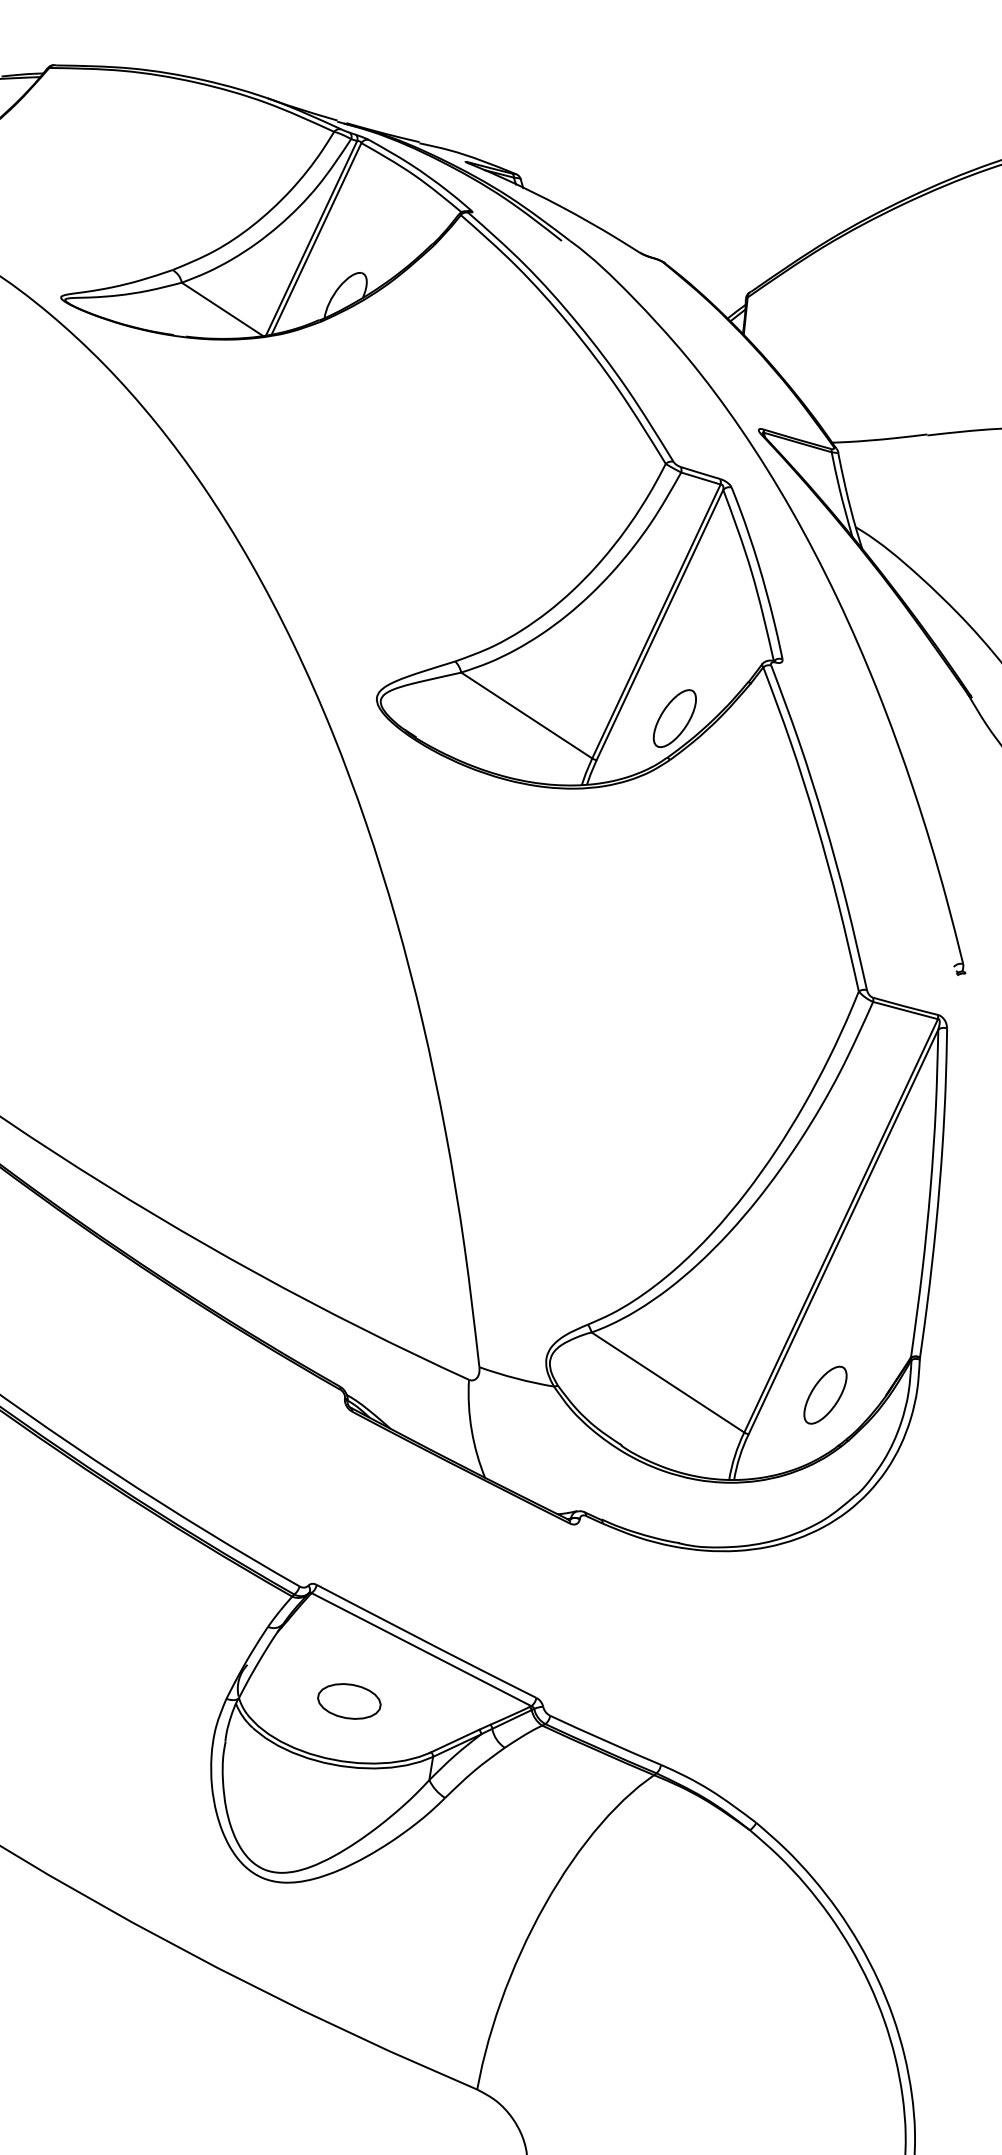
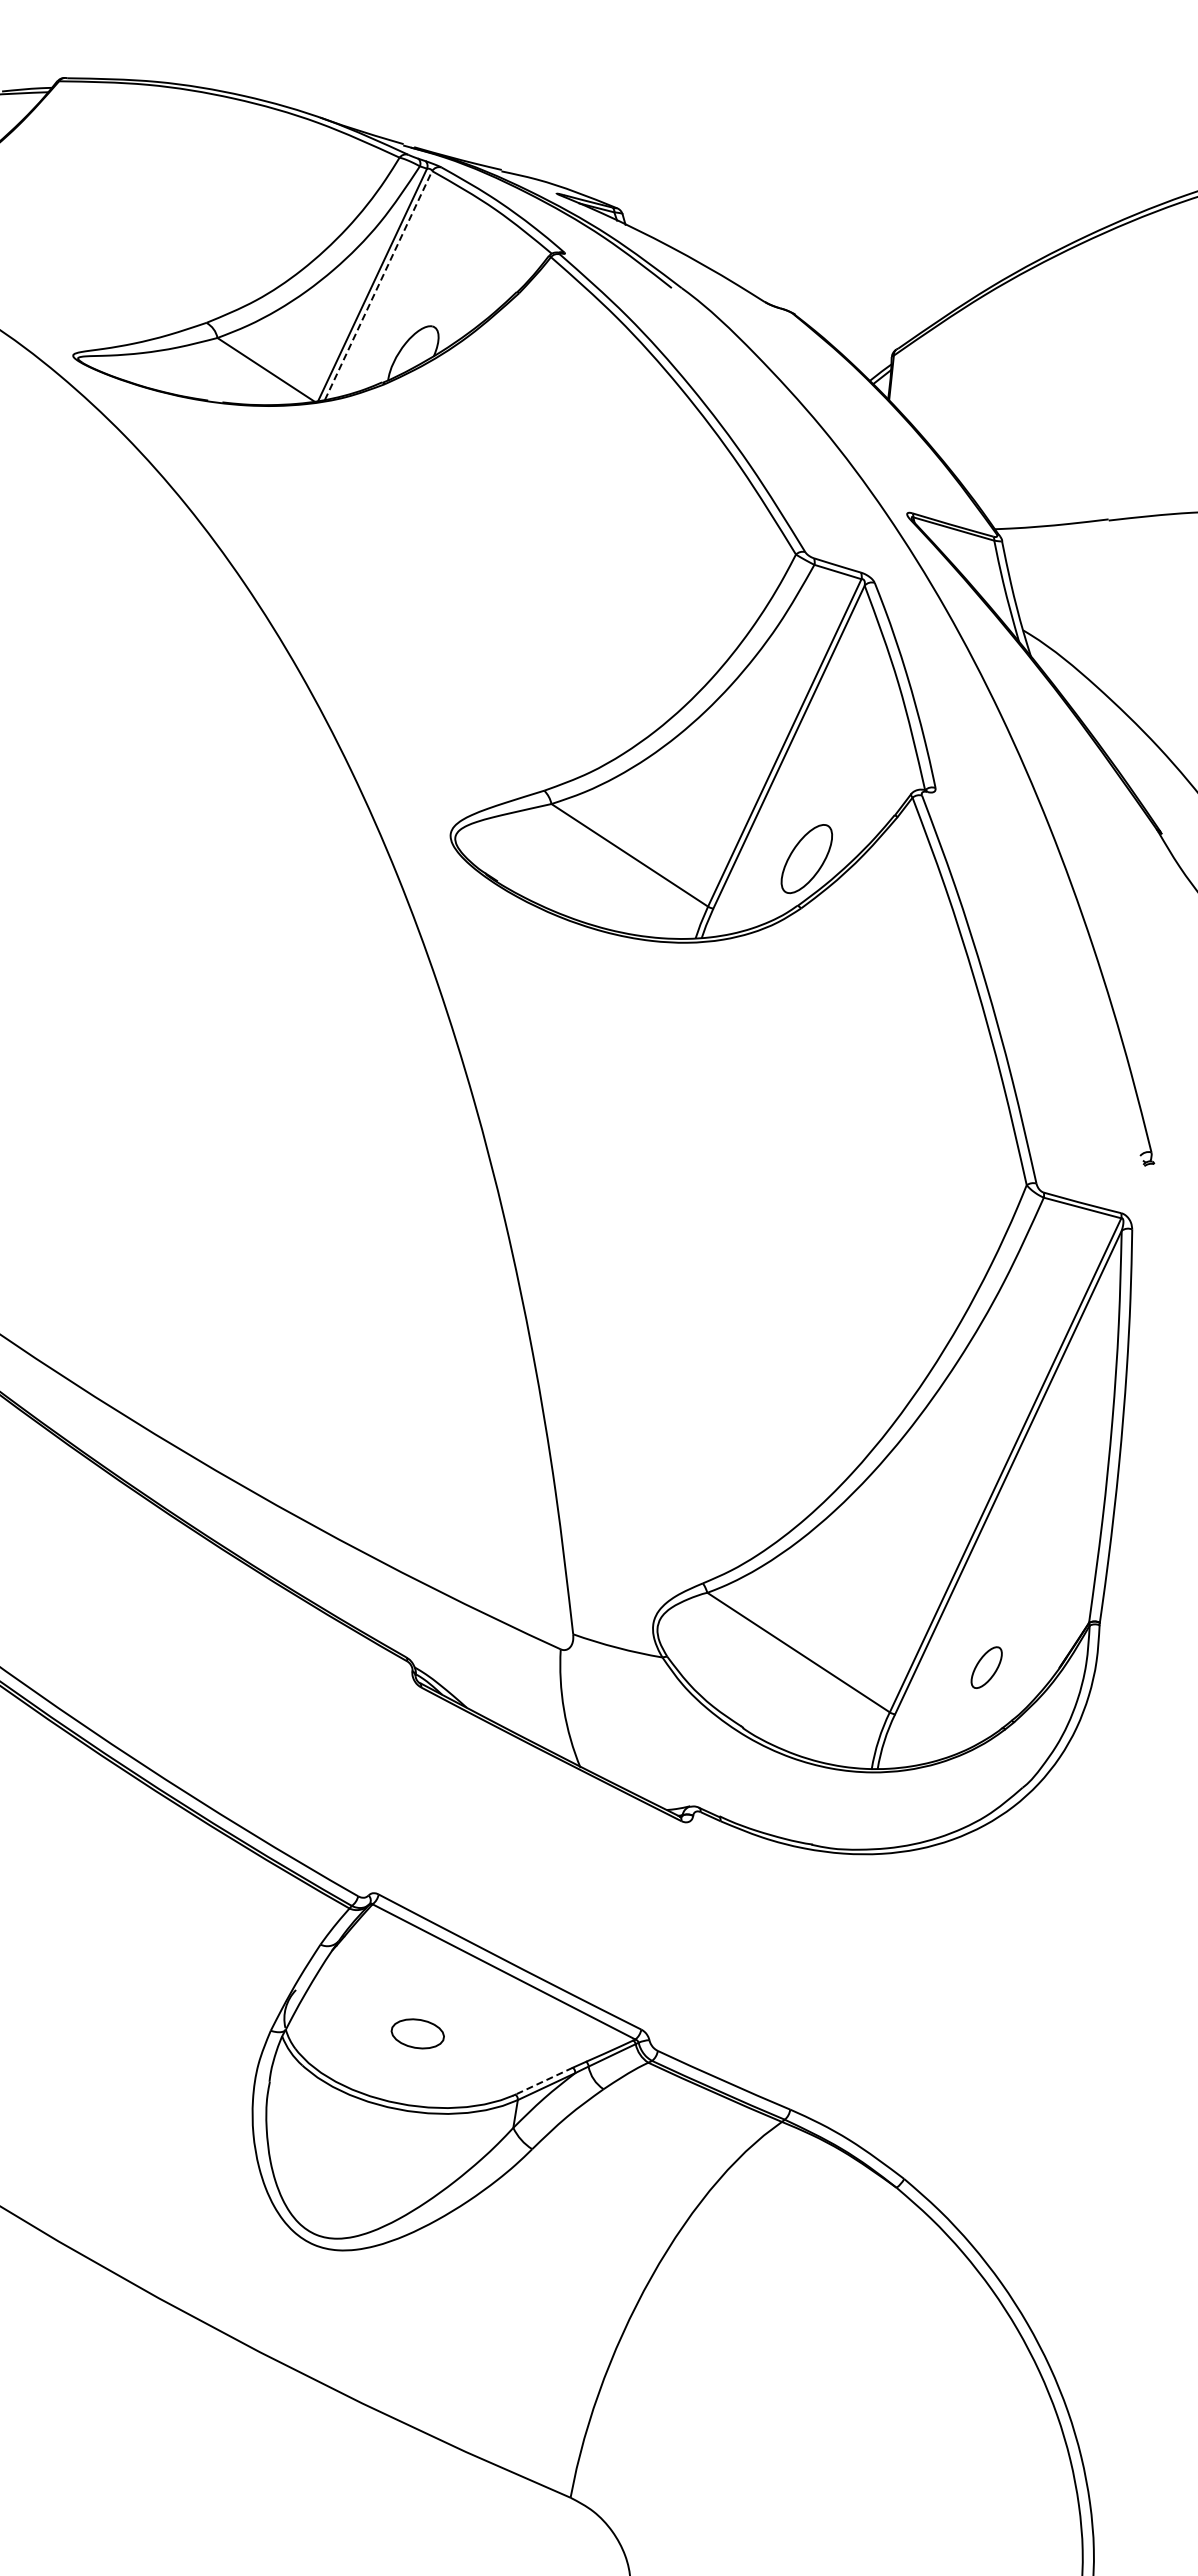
line: (316, 238) -> (378, 285), solid -> dashed
part: (825, 1394) -> (986, 1667), size x0.6
part: (349, 1701) -> (417, 2033), size x0.7
line: (455, 1741) -> (544, 2081), solid -> dashed

